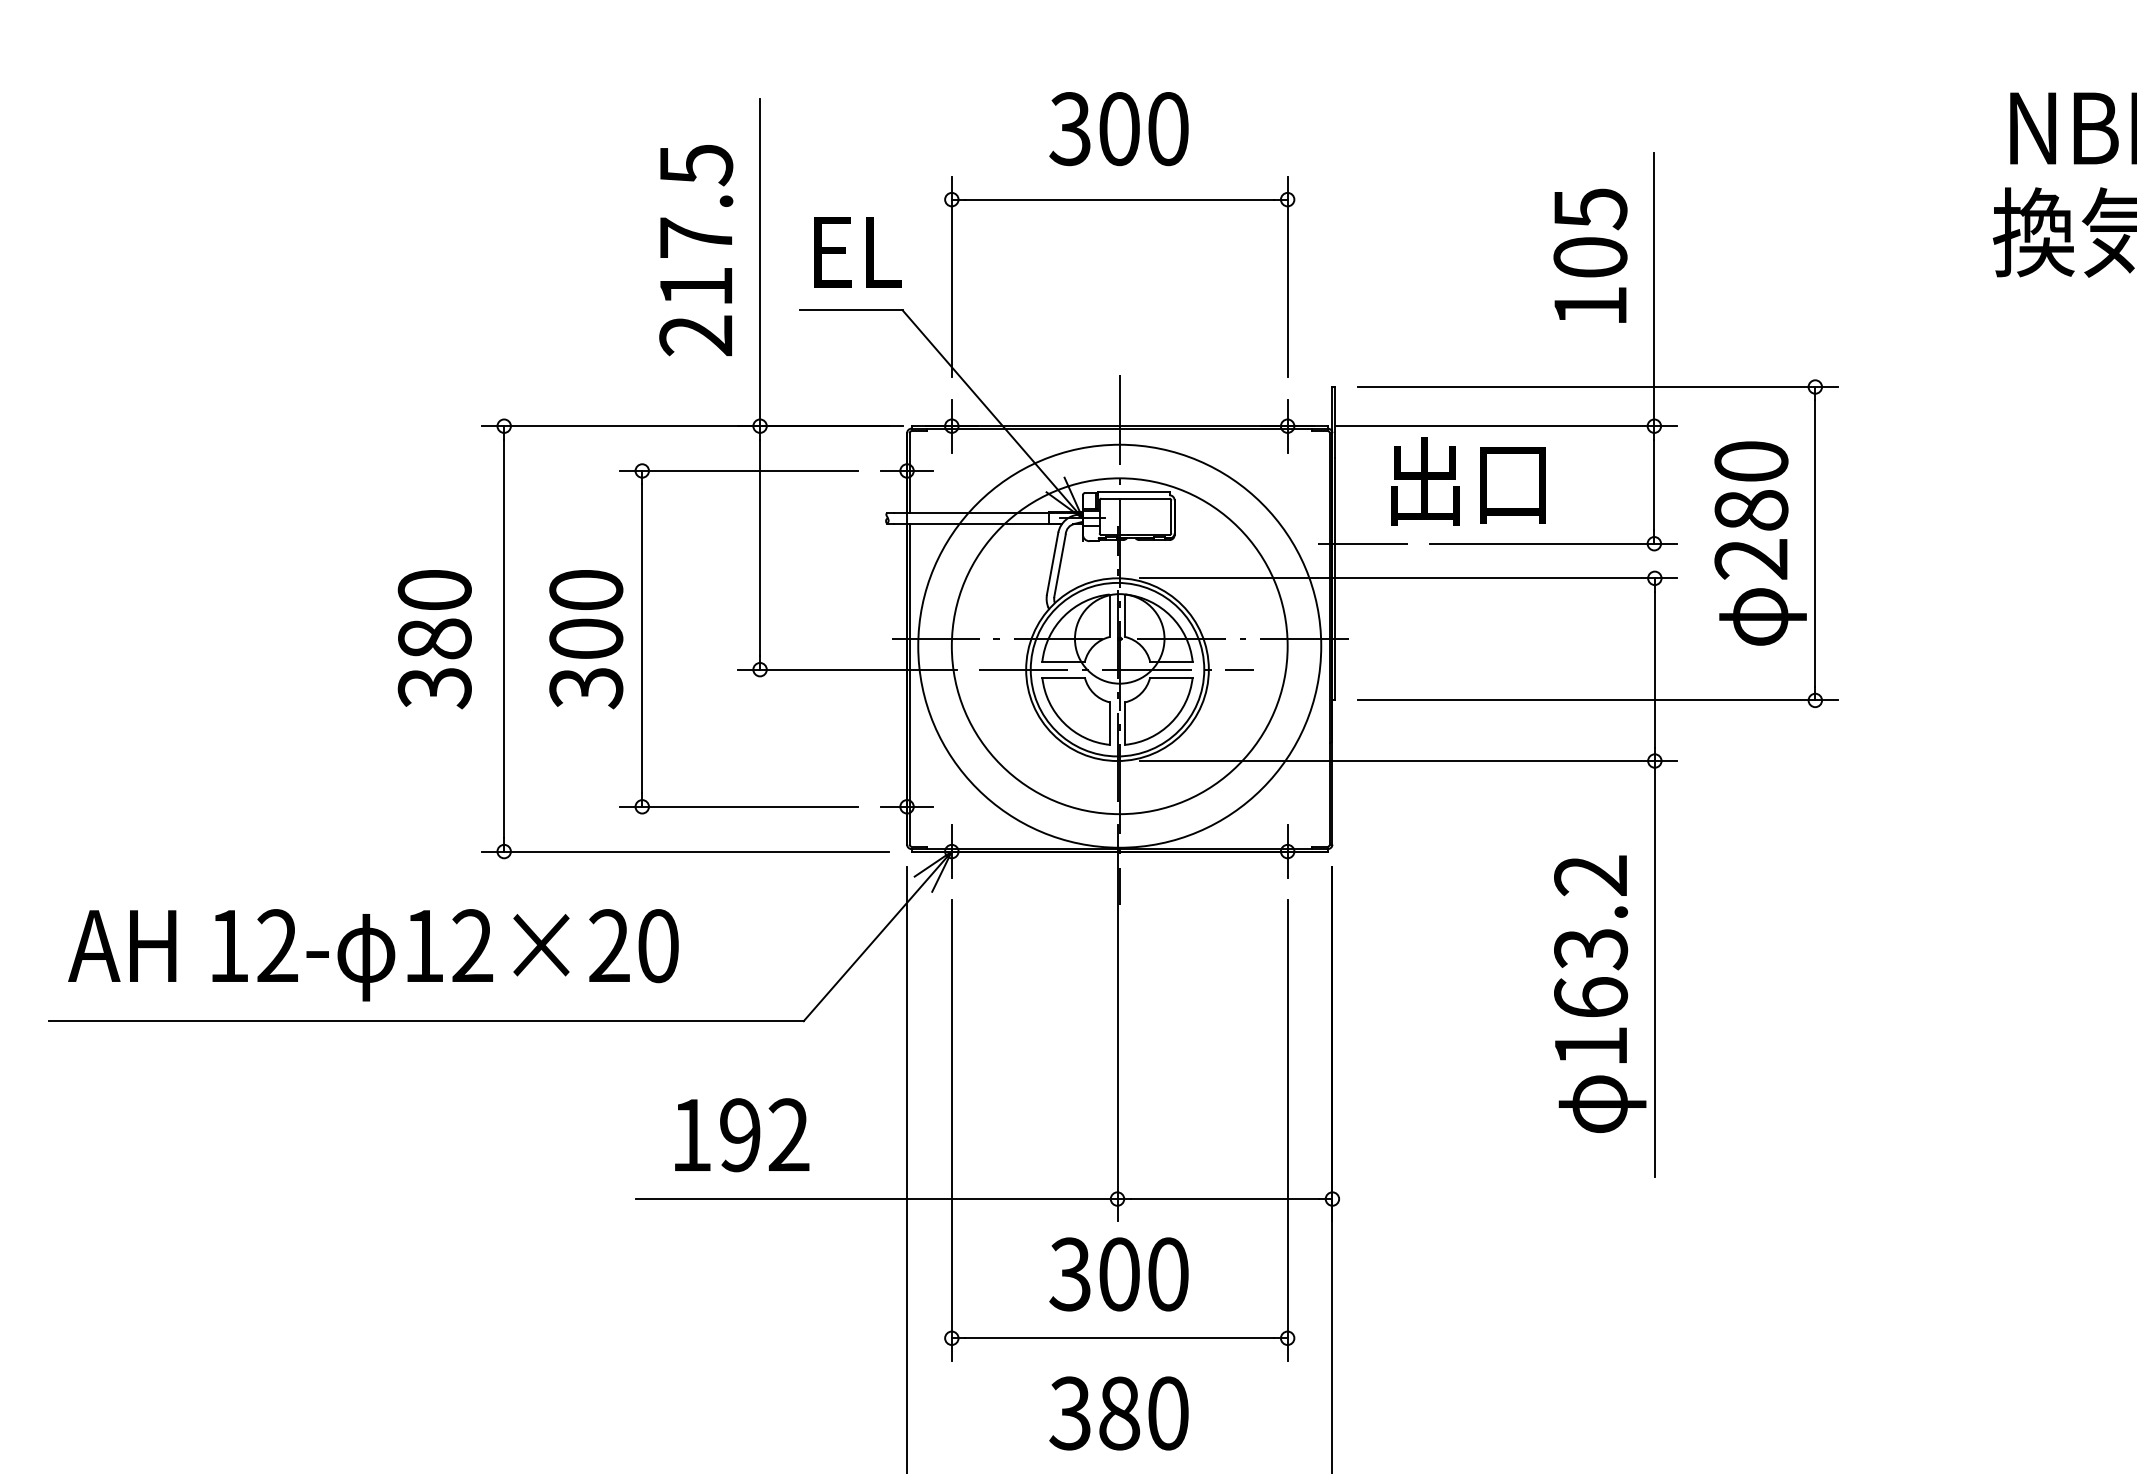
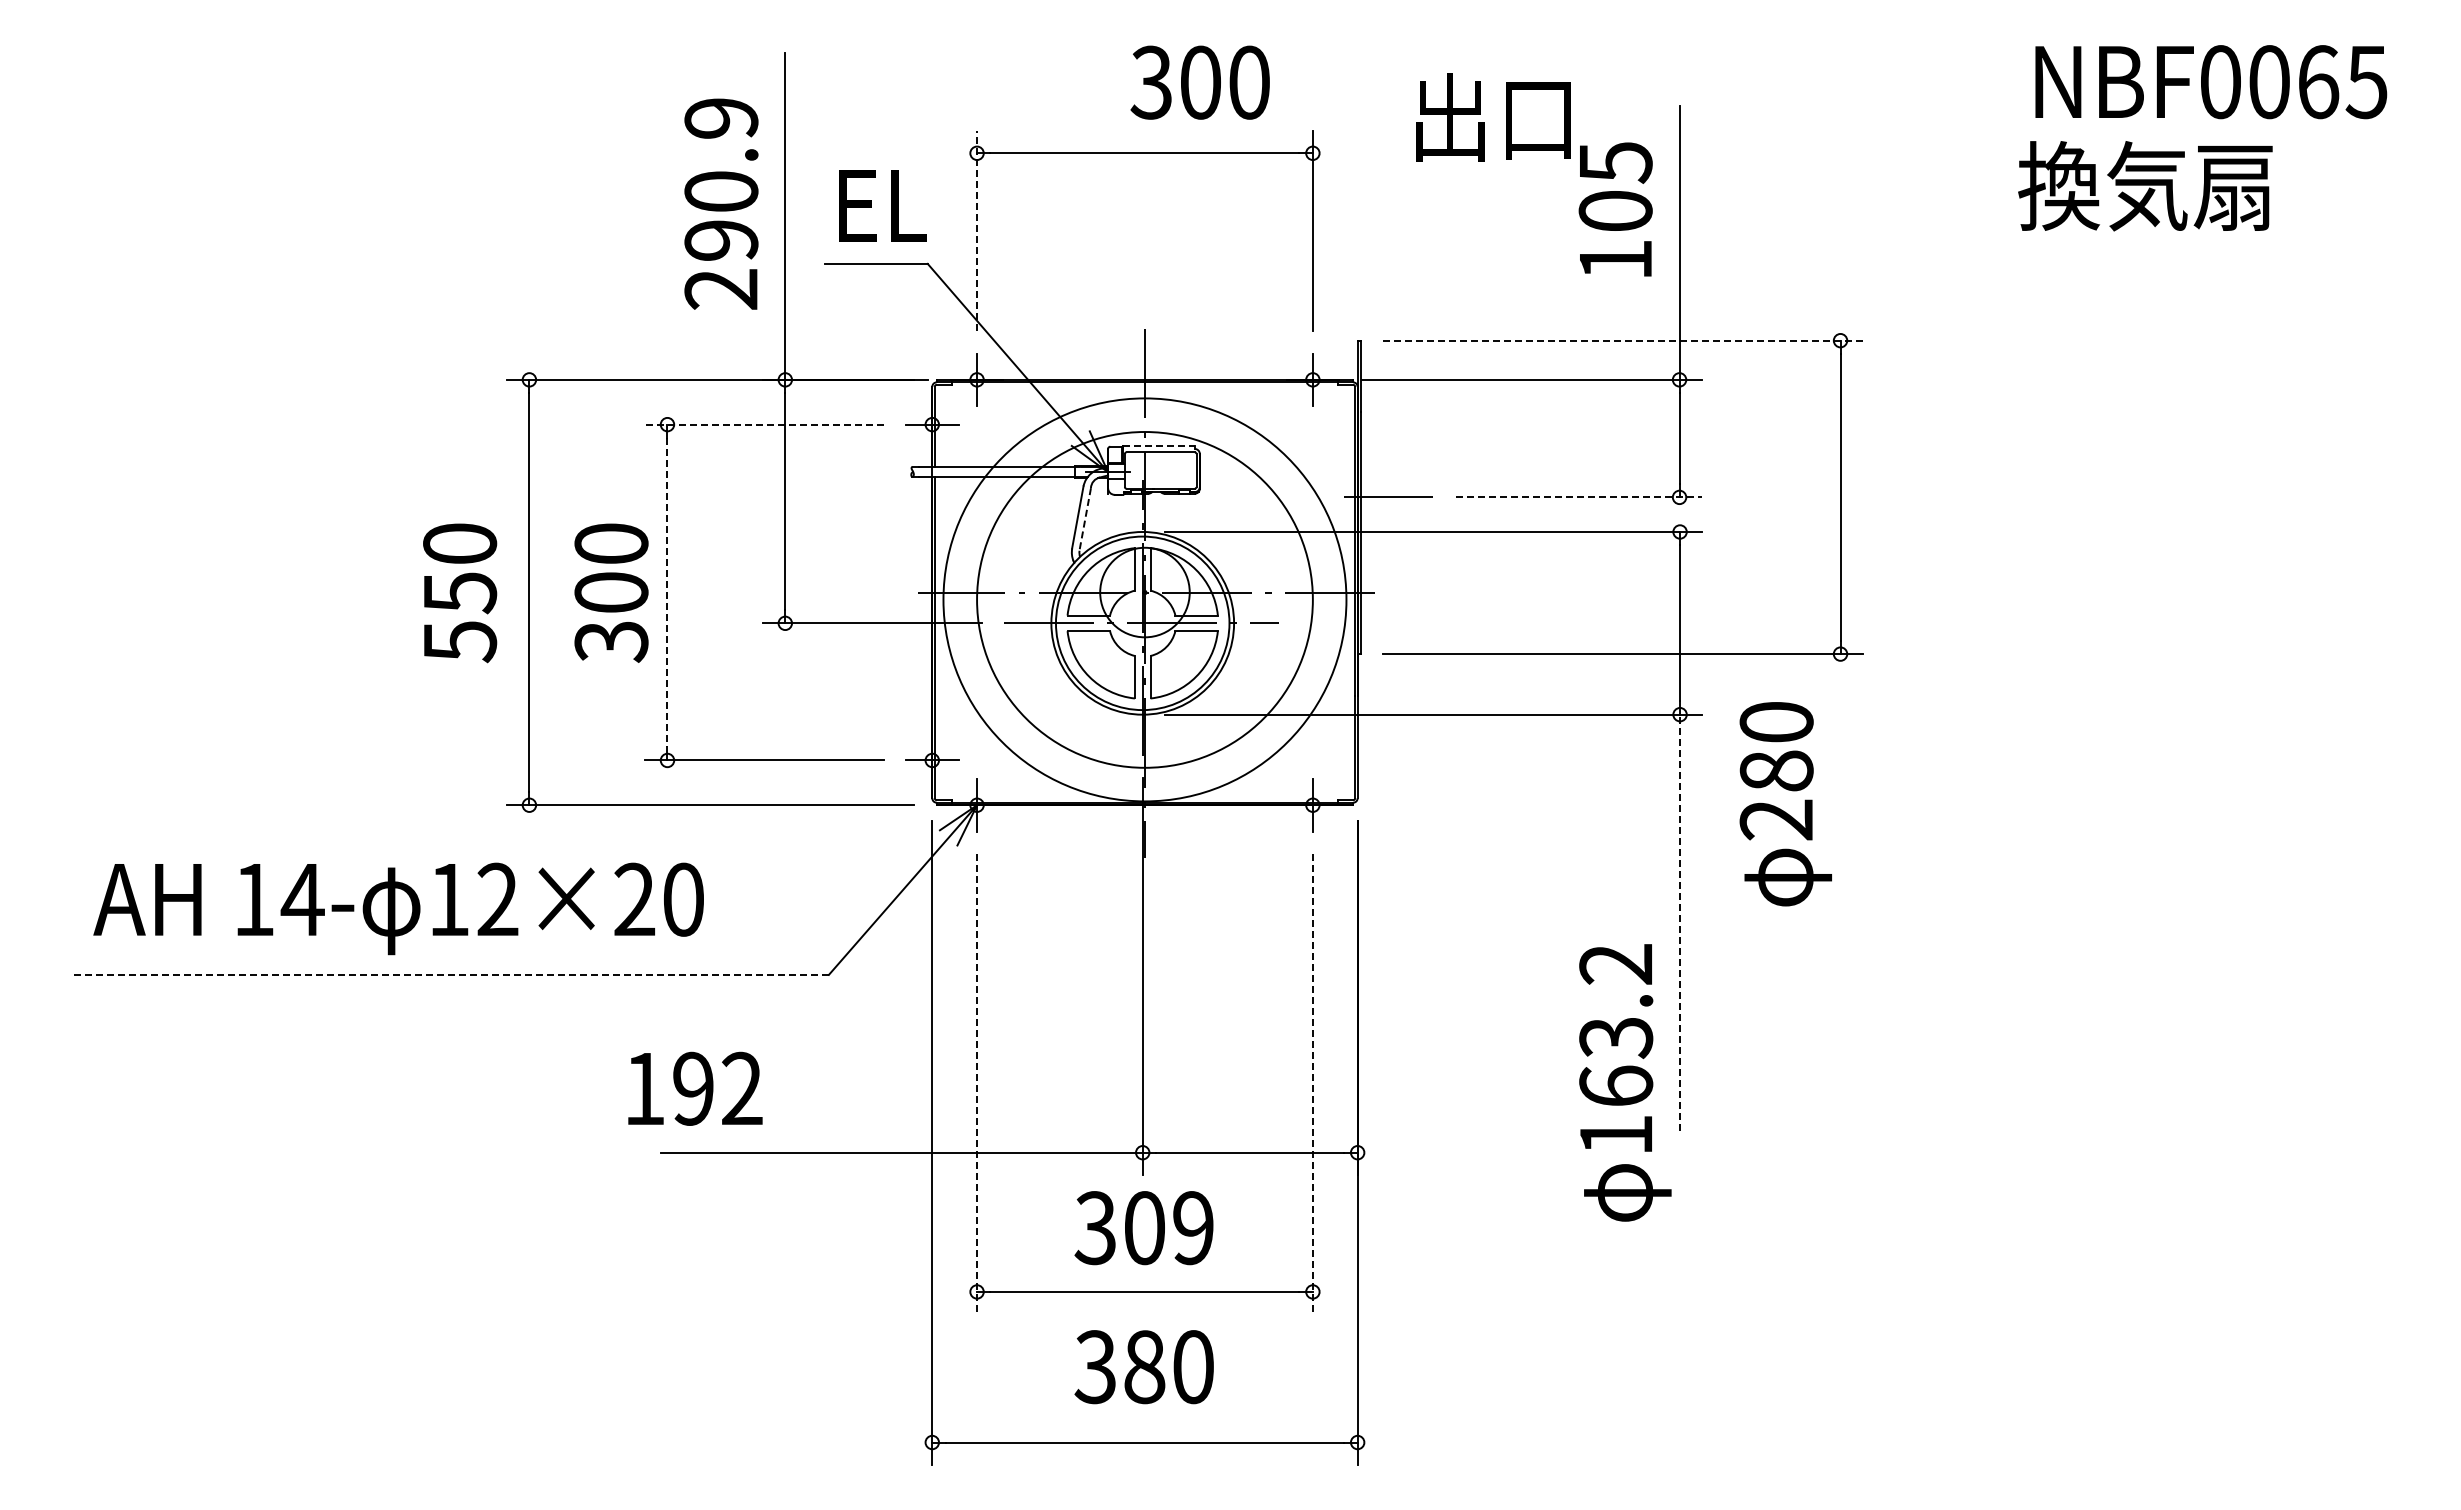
text: (1118, 128) -> (1199, 82), moved
text: (696, 225) -> (721, 179), 217.5 -> 290.9
line: (952, 276) -> (977, 230), solid -> dashed
line: (1598, 386) -> (1623, 340), solid -> dashed
line: (738, 470) -> (763, 424), solid -> dashed
text: (1468, 481) -> (1493, 117), moved
line: (1134, 491) -> (1159, 445), solid -> dashed
line: (1554, 543) -> (1579, 497), solid -> dashed
text: (1760, 543) -> (1785, 804), moved
line: (1060, 565) -> (1085, 519), solid -> dashed
line: (642, 639) -> (667, 593), solid -> dashed
text: (435, 663) -> (460, 617), 380 -> 550
text: (277, 944) -> (302, 898), 12- -> 14-
line: (1655, 968) -> (1680, 922), solid -> dashed
text: (1600, 993) -> (1625, 1082), moved
line: (426, 1020) -> (451, 974), solid -> dashed
line: (952, 1130) -> (977, 1084), solid -> dashed
line: (1287, 1130) -> (1312, 1084), solid -> dashed
text: (742, 1134) -> (695, 1088), moved
text: (1168, 1274) -> (1193, 1228), 300 -> 309

